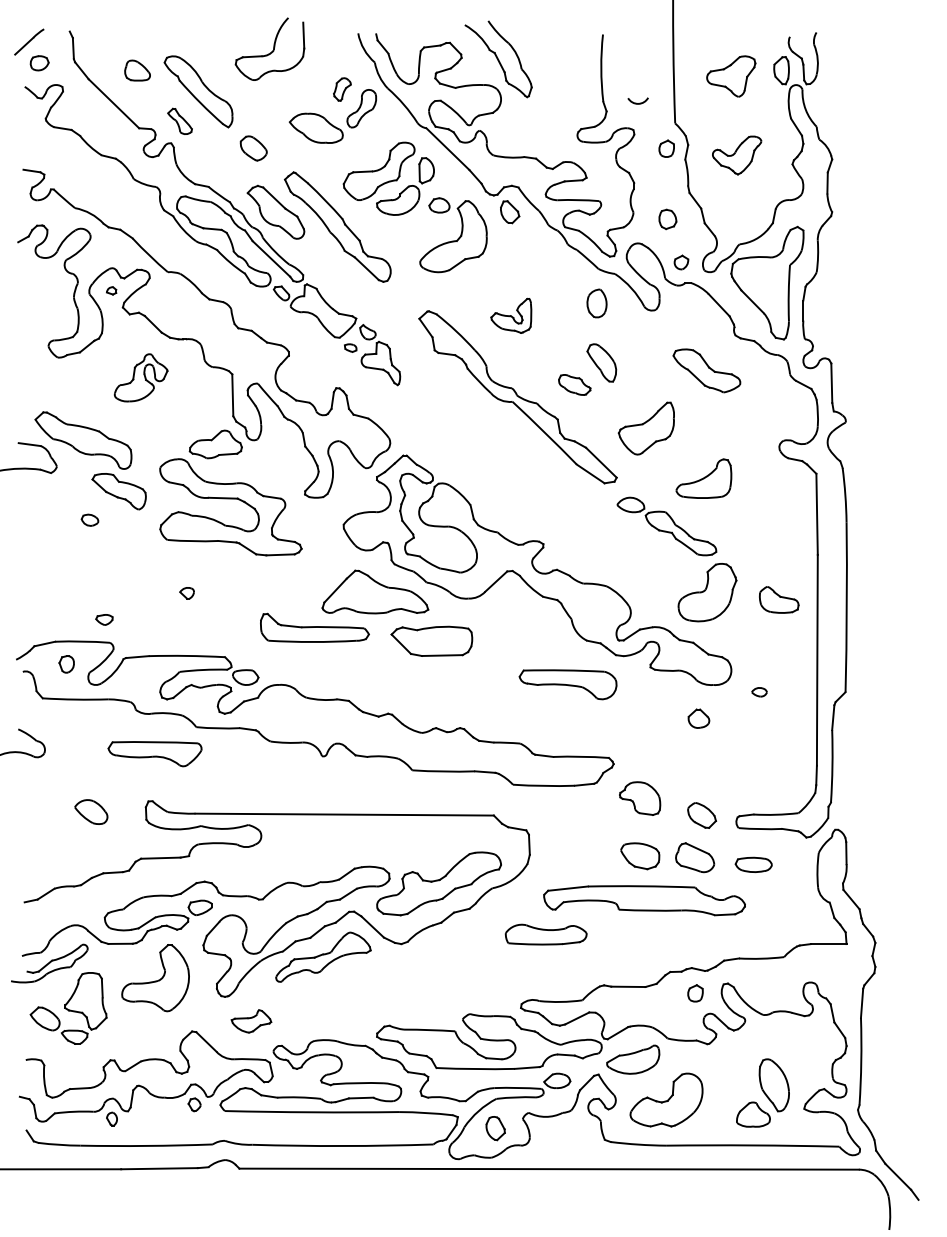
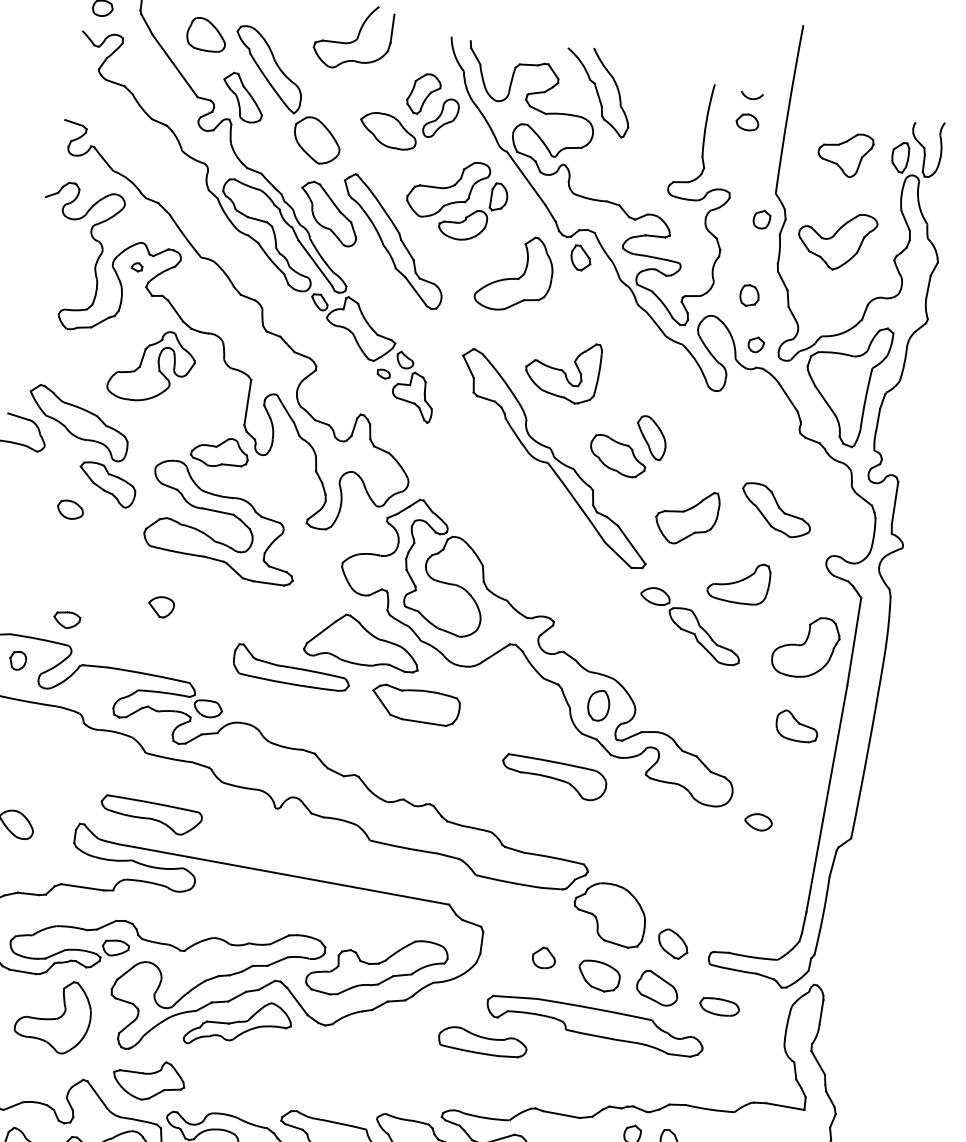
part: (137, 70) -> (206, 34), size x1.43
part: (342, 89) -> (423, 94), size x1.67
arc: (636, 102) -> (749, 97), moved
part: (179, 121) -> (242, 97), size x1.67
part: (253, 148) -> (316, 140), size x1.67
part: (736, 155) -> (835, 240), size x1.43
part: (439, 205) -> (747, 122), moved
part: (596, 303) -> (598, 705), moved
part: (511, 315) -> (563, 369), size x1.67
part: (706, 370) -> (775, 510), moved
part: (140, 377) -> (151, 365), size x1.43
part: (574, 384) -> (617, 455), size x1.67
part: (89, 520) -> (69, 510), size x1.43
part: (707, 592) -> (806, 646), moved
part: (186, 593) -> (160, 607), size x1.67
part: (104, 619) -> (67, 619), size x1.43
part: (759, 692) -> (758, 822), size x1.67
part: (698, 718) -> (543, 957), moved
part: (154, 754) -> (150, 816), moved
part: (639, 798) -> (609, 913), size x1.67
part: (251, 1021) -> (149, 1080), size x1.67

